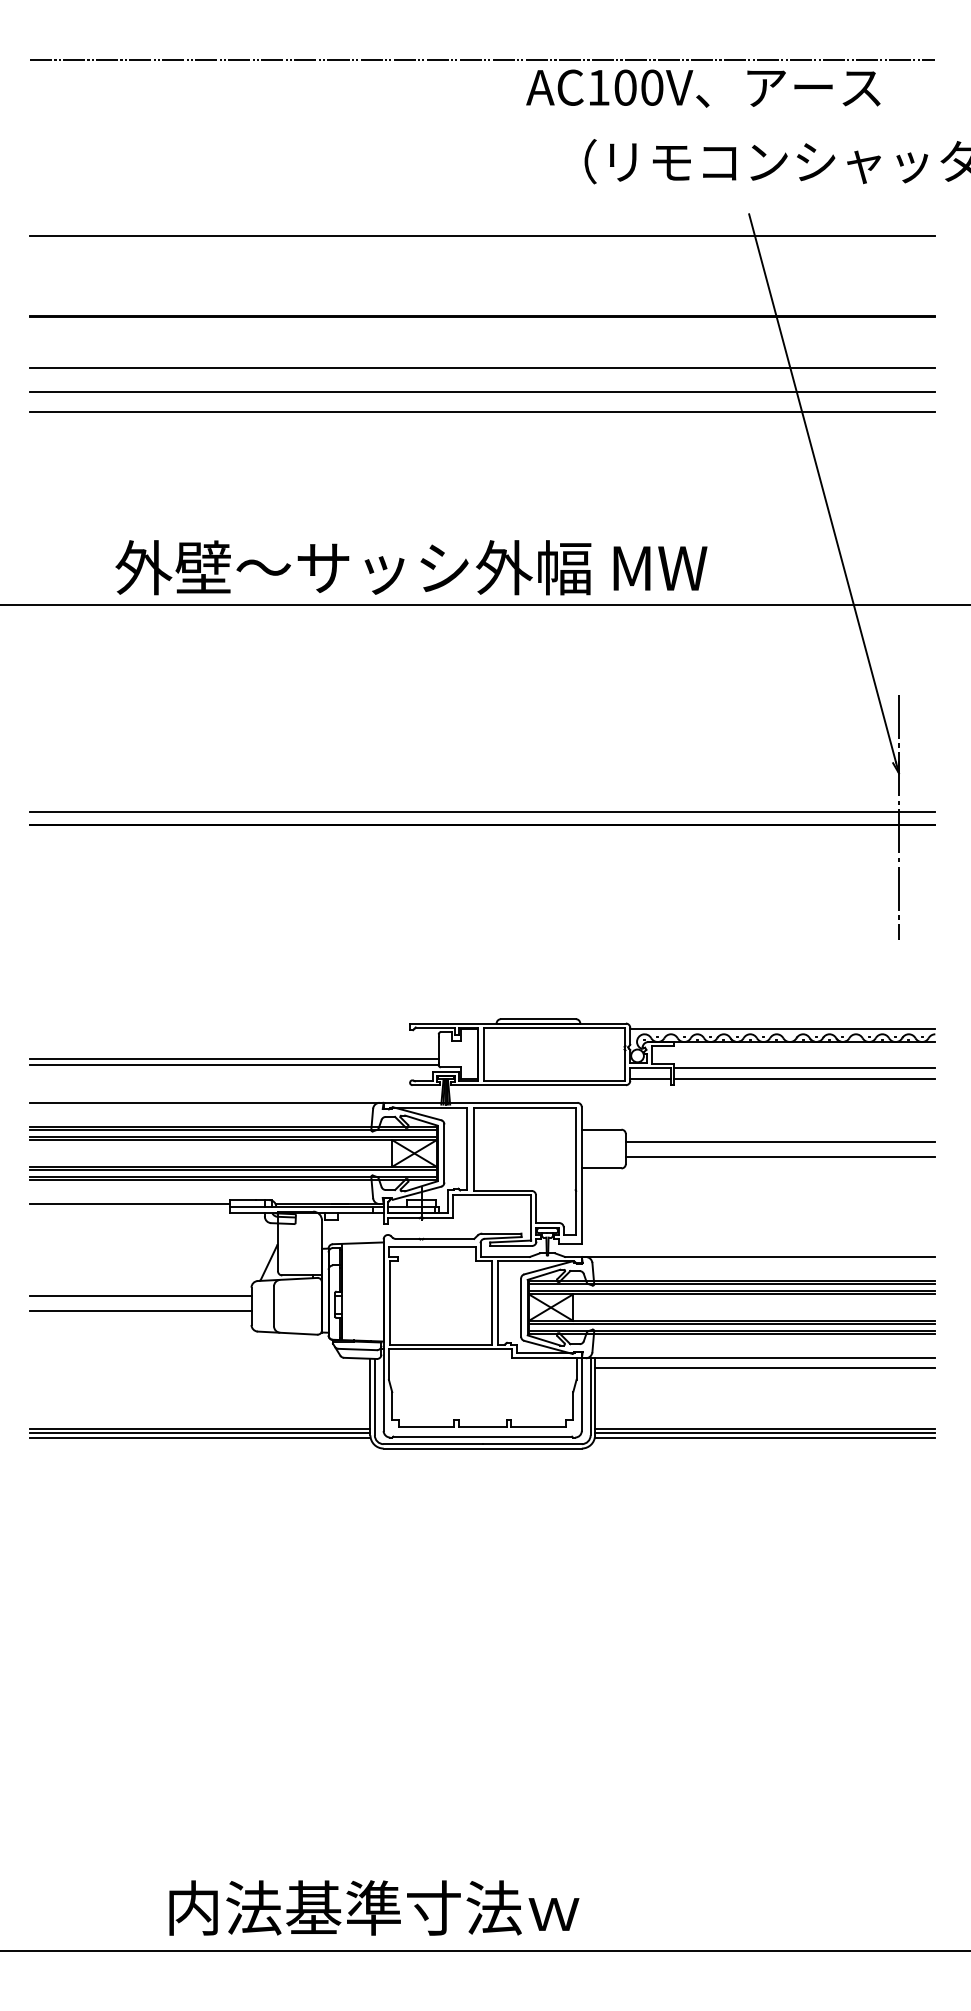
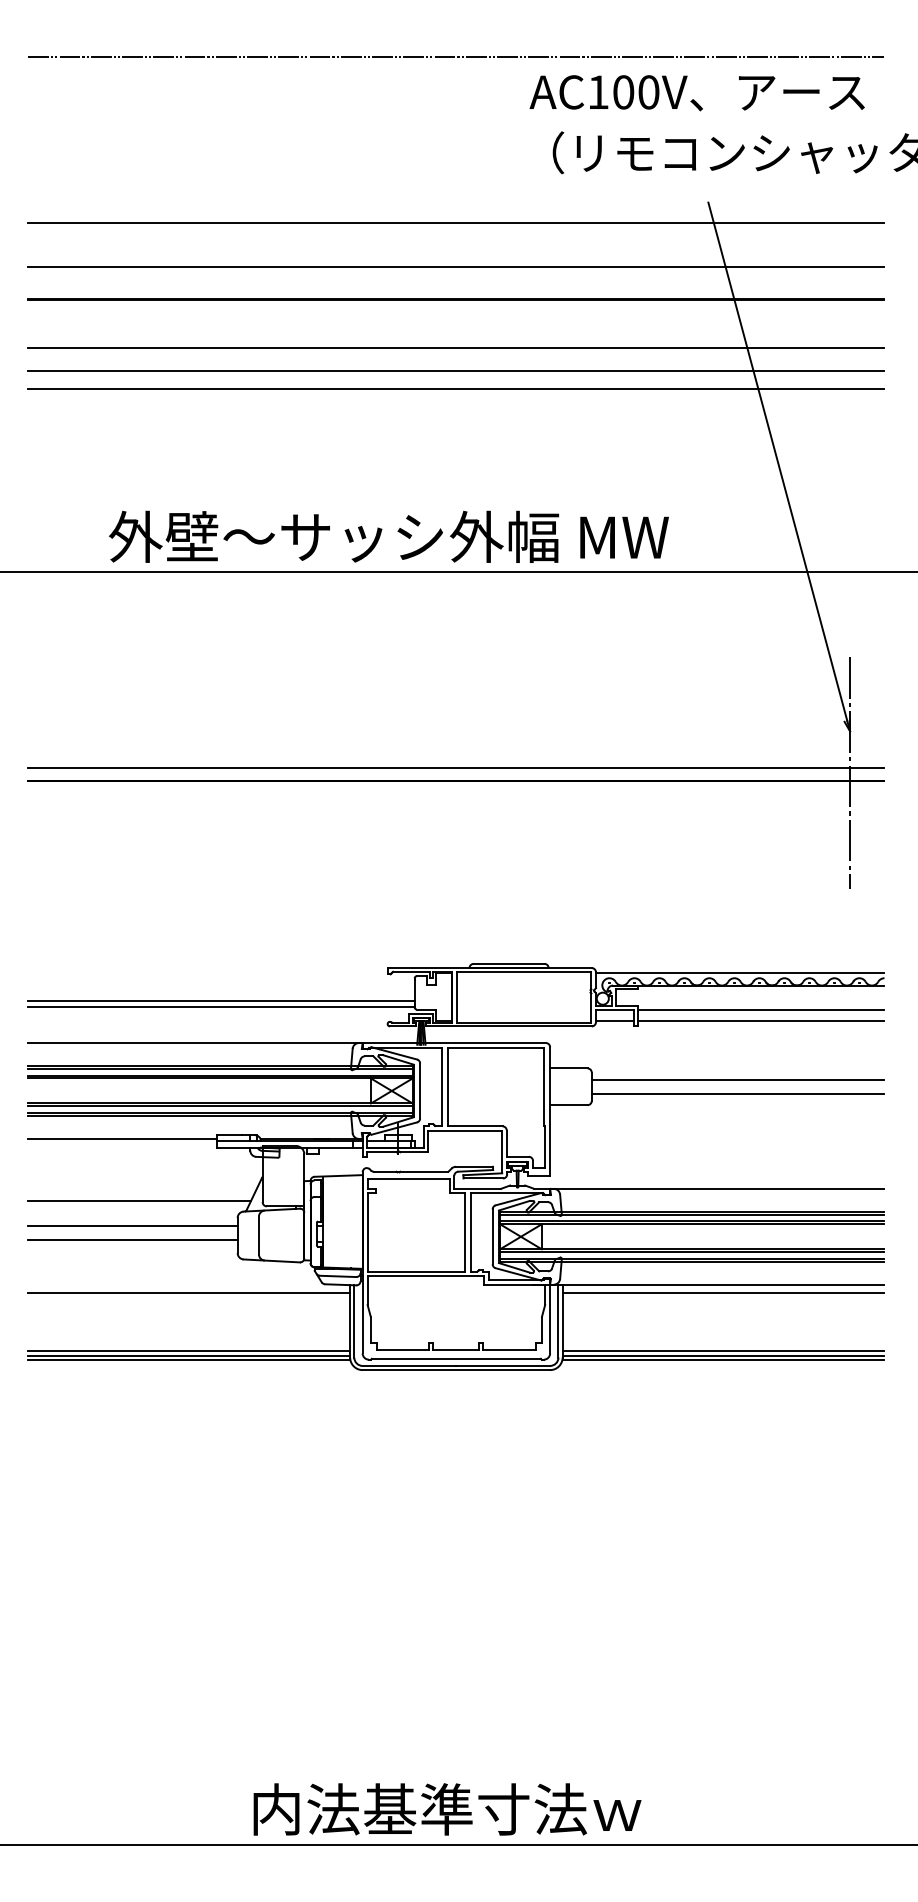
text: (703, 88) -> (697, 93), moved
line: (482, 282) -> (456, 267), added
line: (147, 1270) -> (139, 1201), added
line: (200, 1367) -> (189, 1293), added
text: (374, 1907) -> (447, 1808), moved

